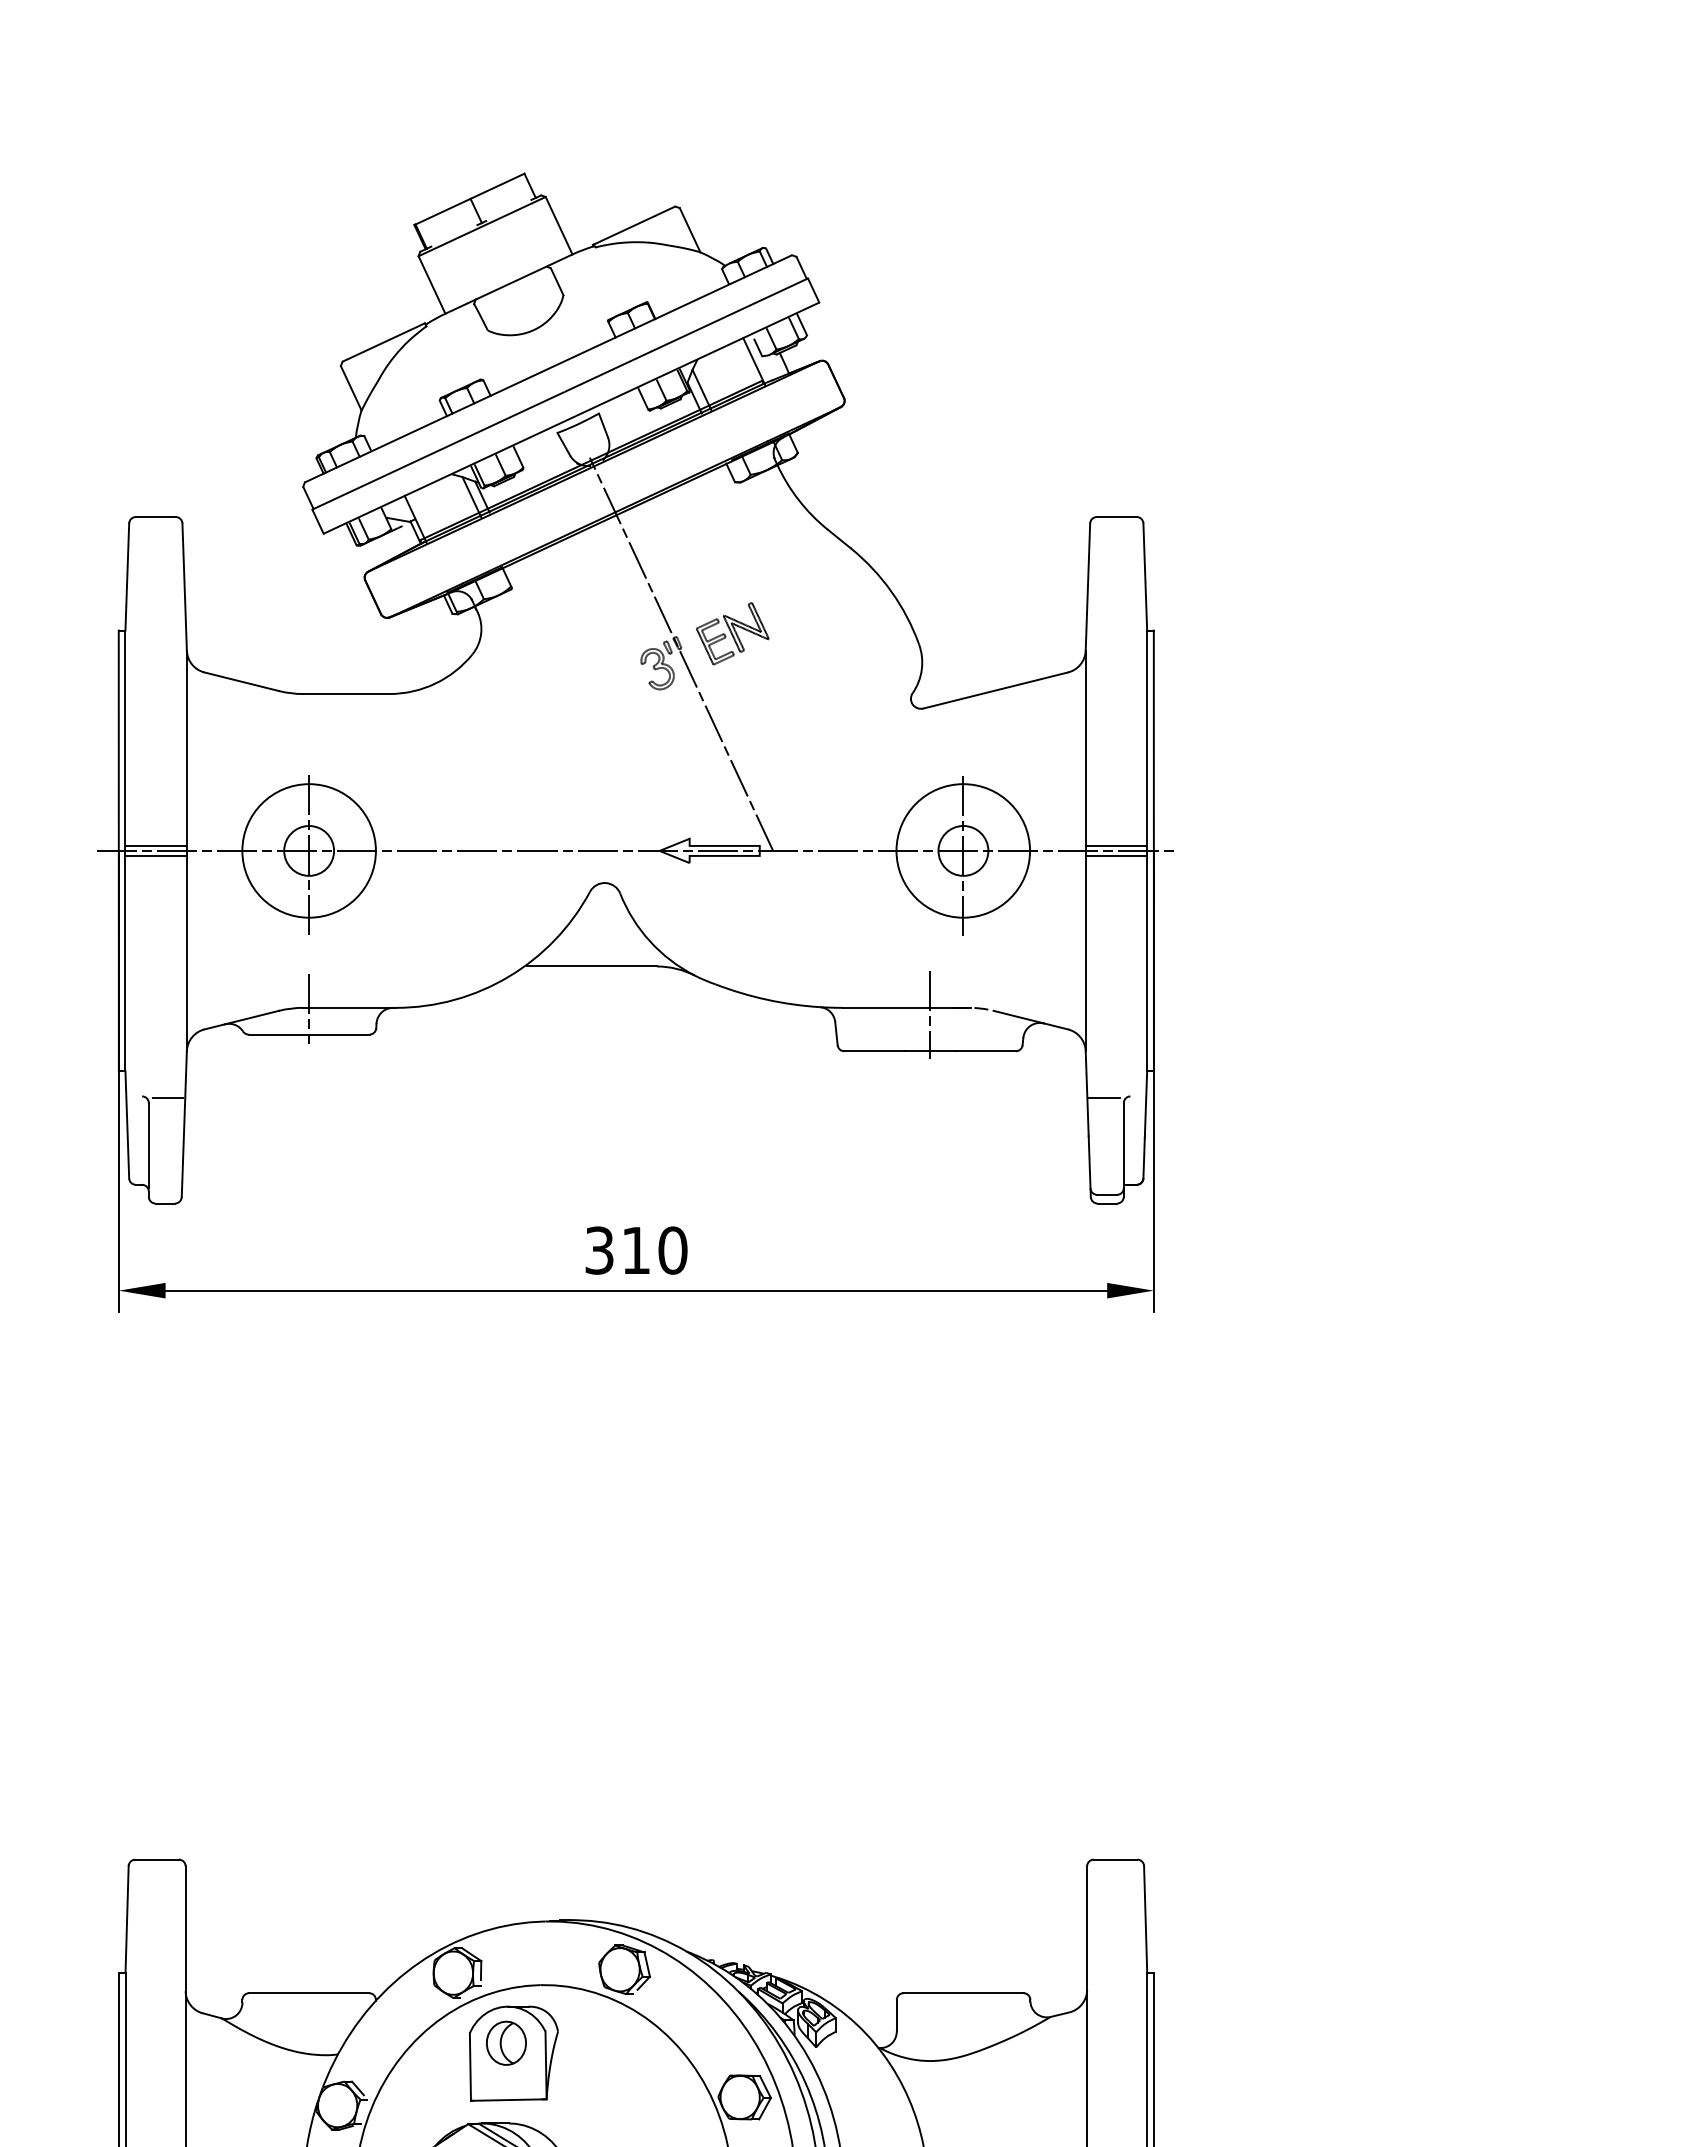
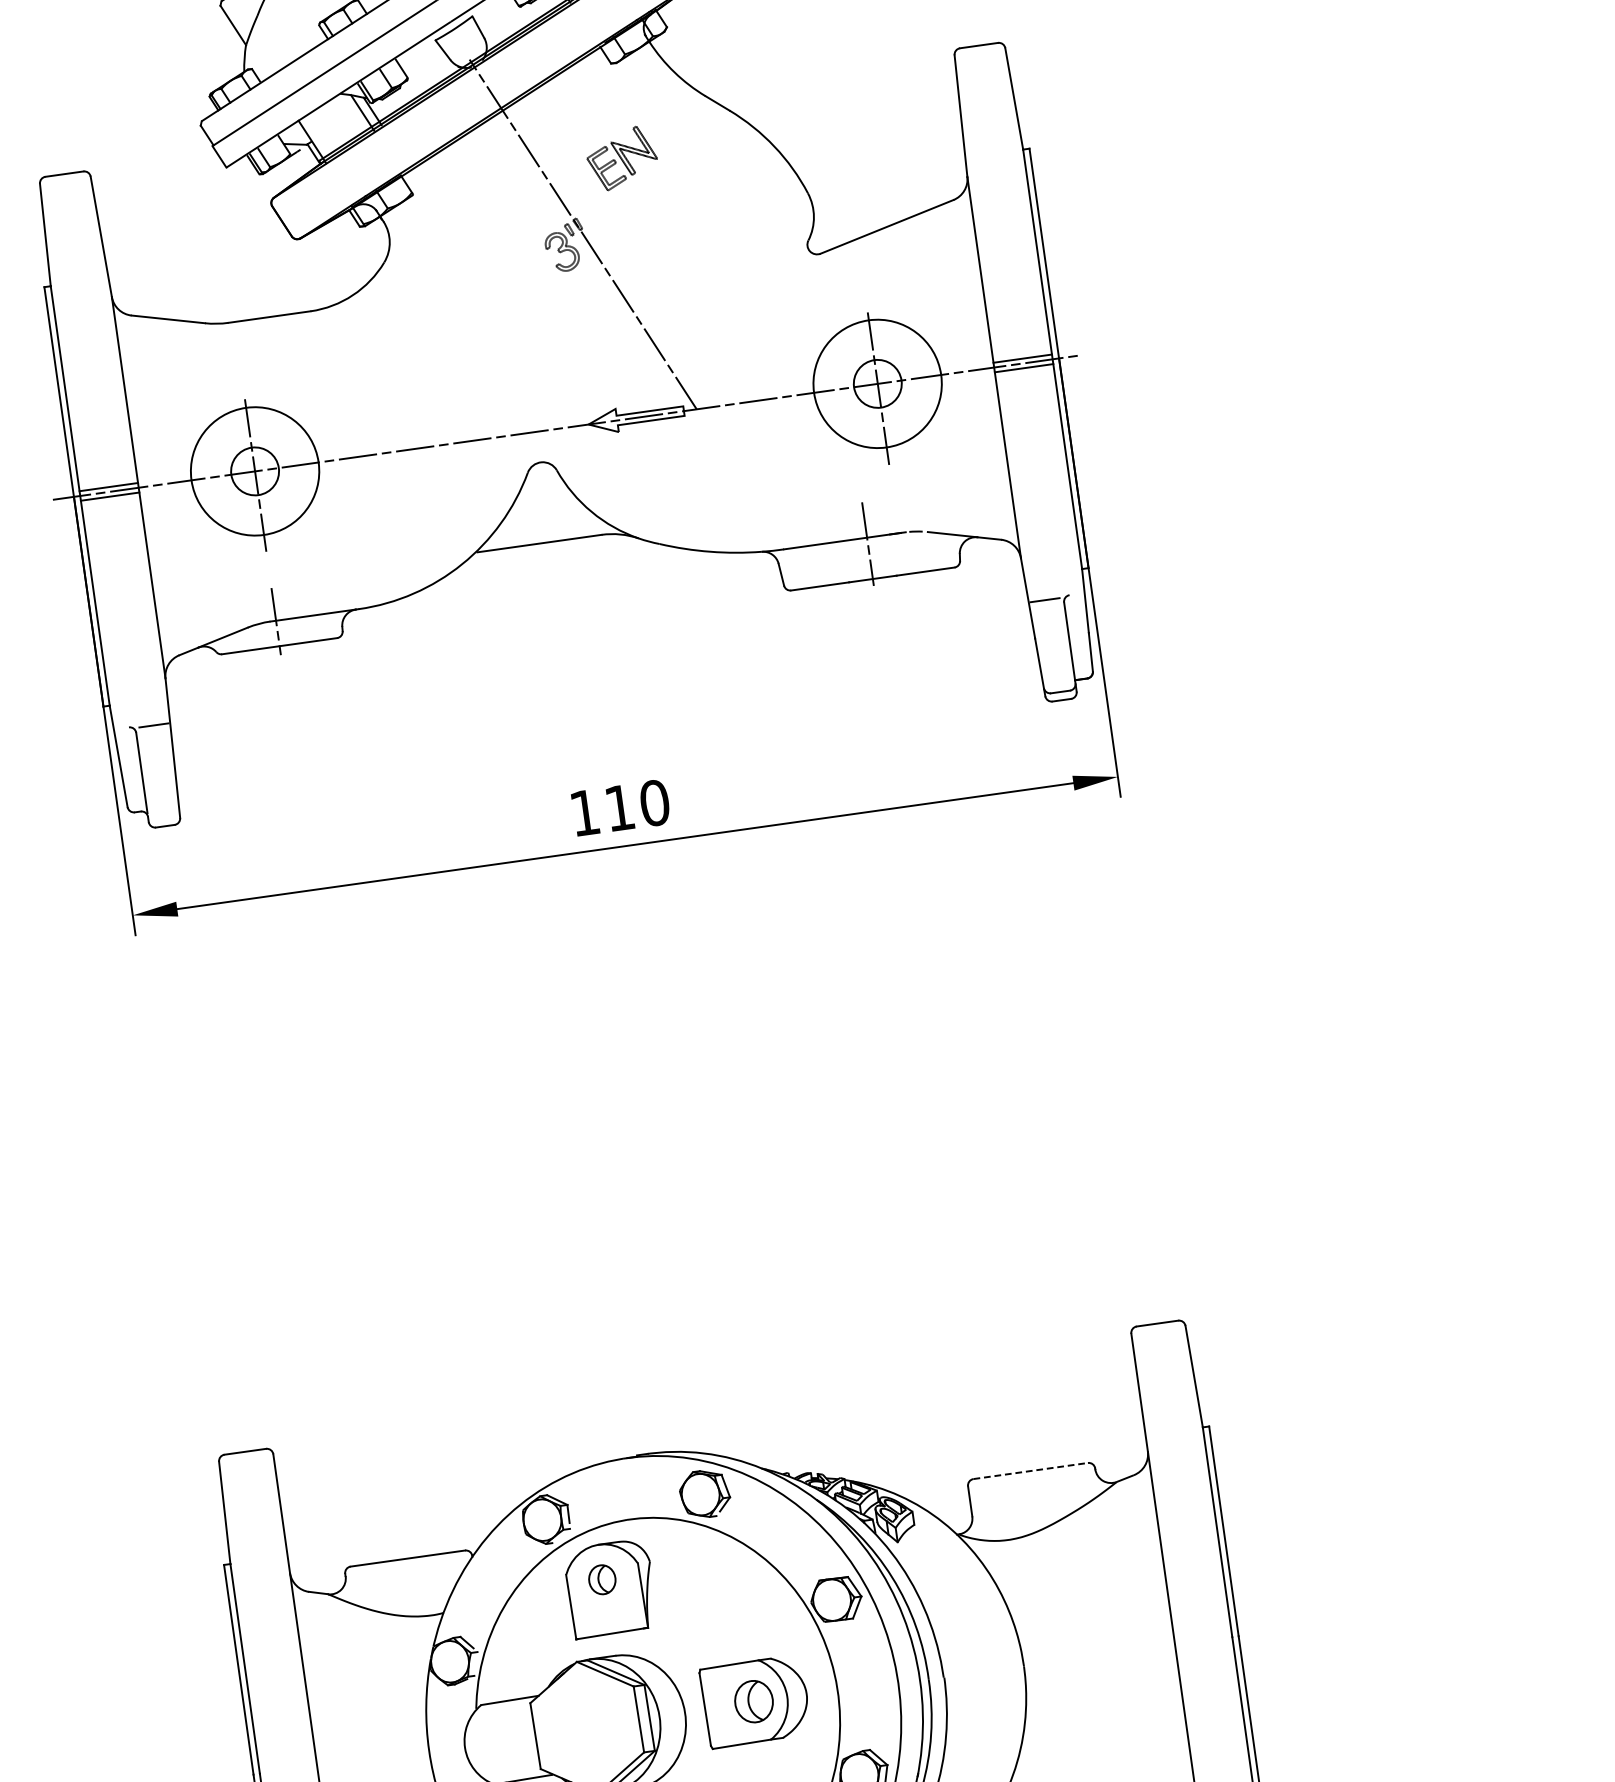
part: (732, 633) -> (621, 158), moved
text: (599, 1250) -> (584, 812), 310 -> 110
line: (964, 1993) -> (1031, 1471), solid -> dashed
part: (506, 2042) -> (602, 1579), size x0.7

